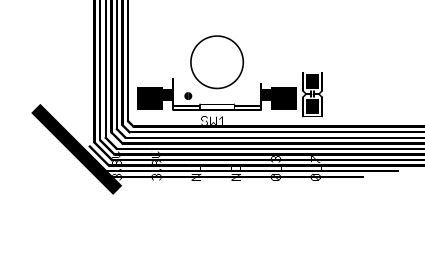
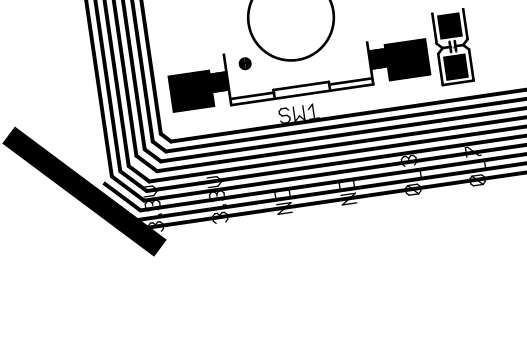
part: (188, 95) -> (245, 62), moved

